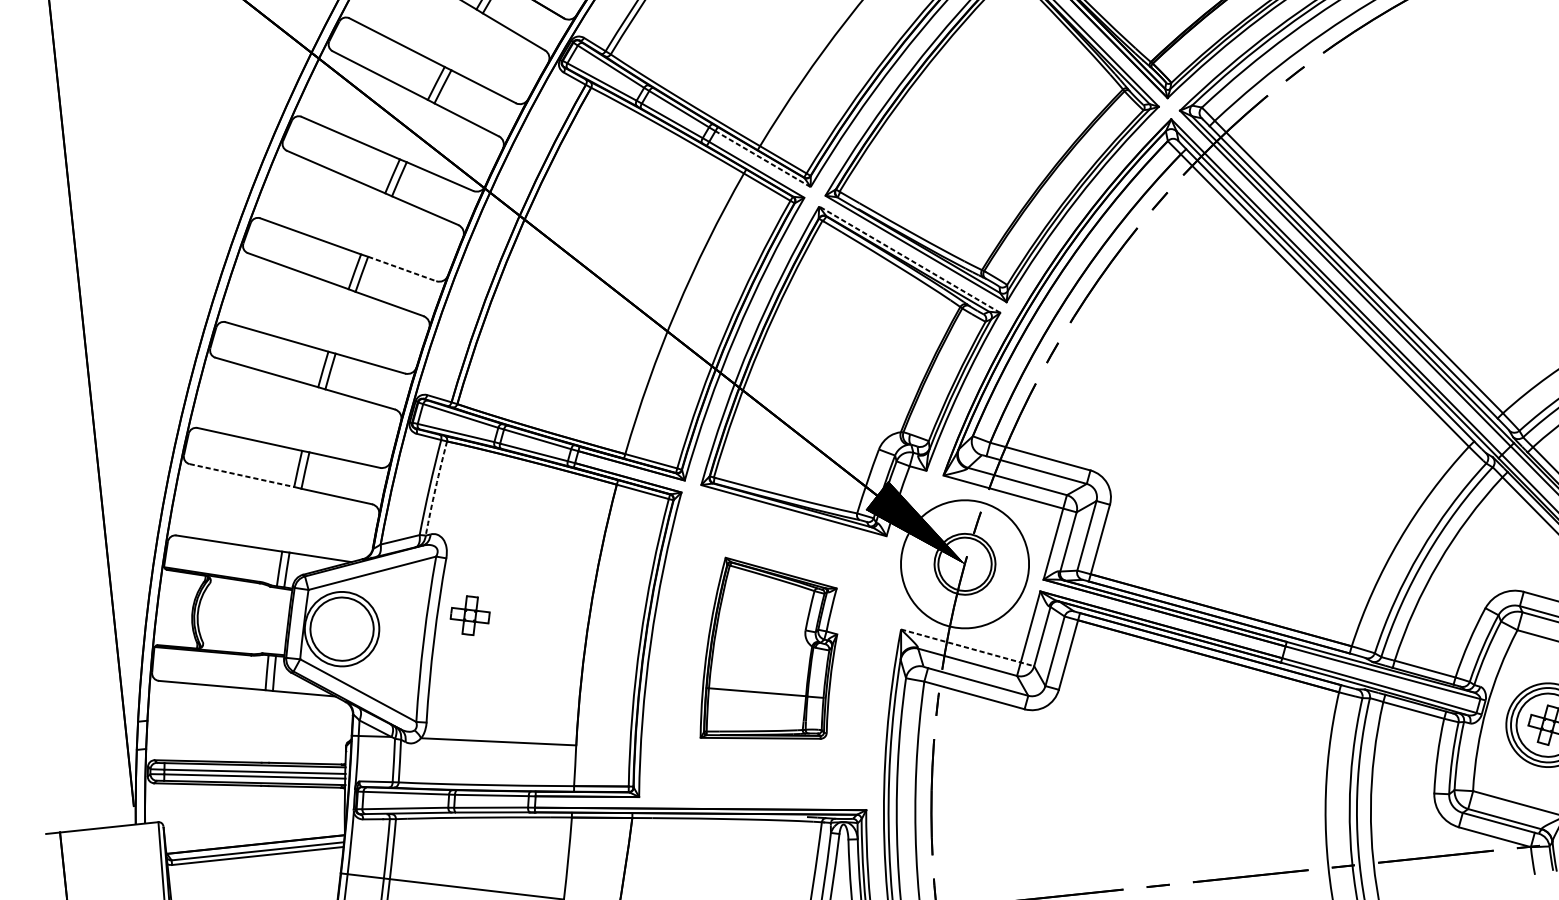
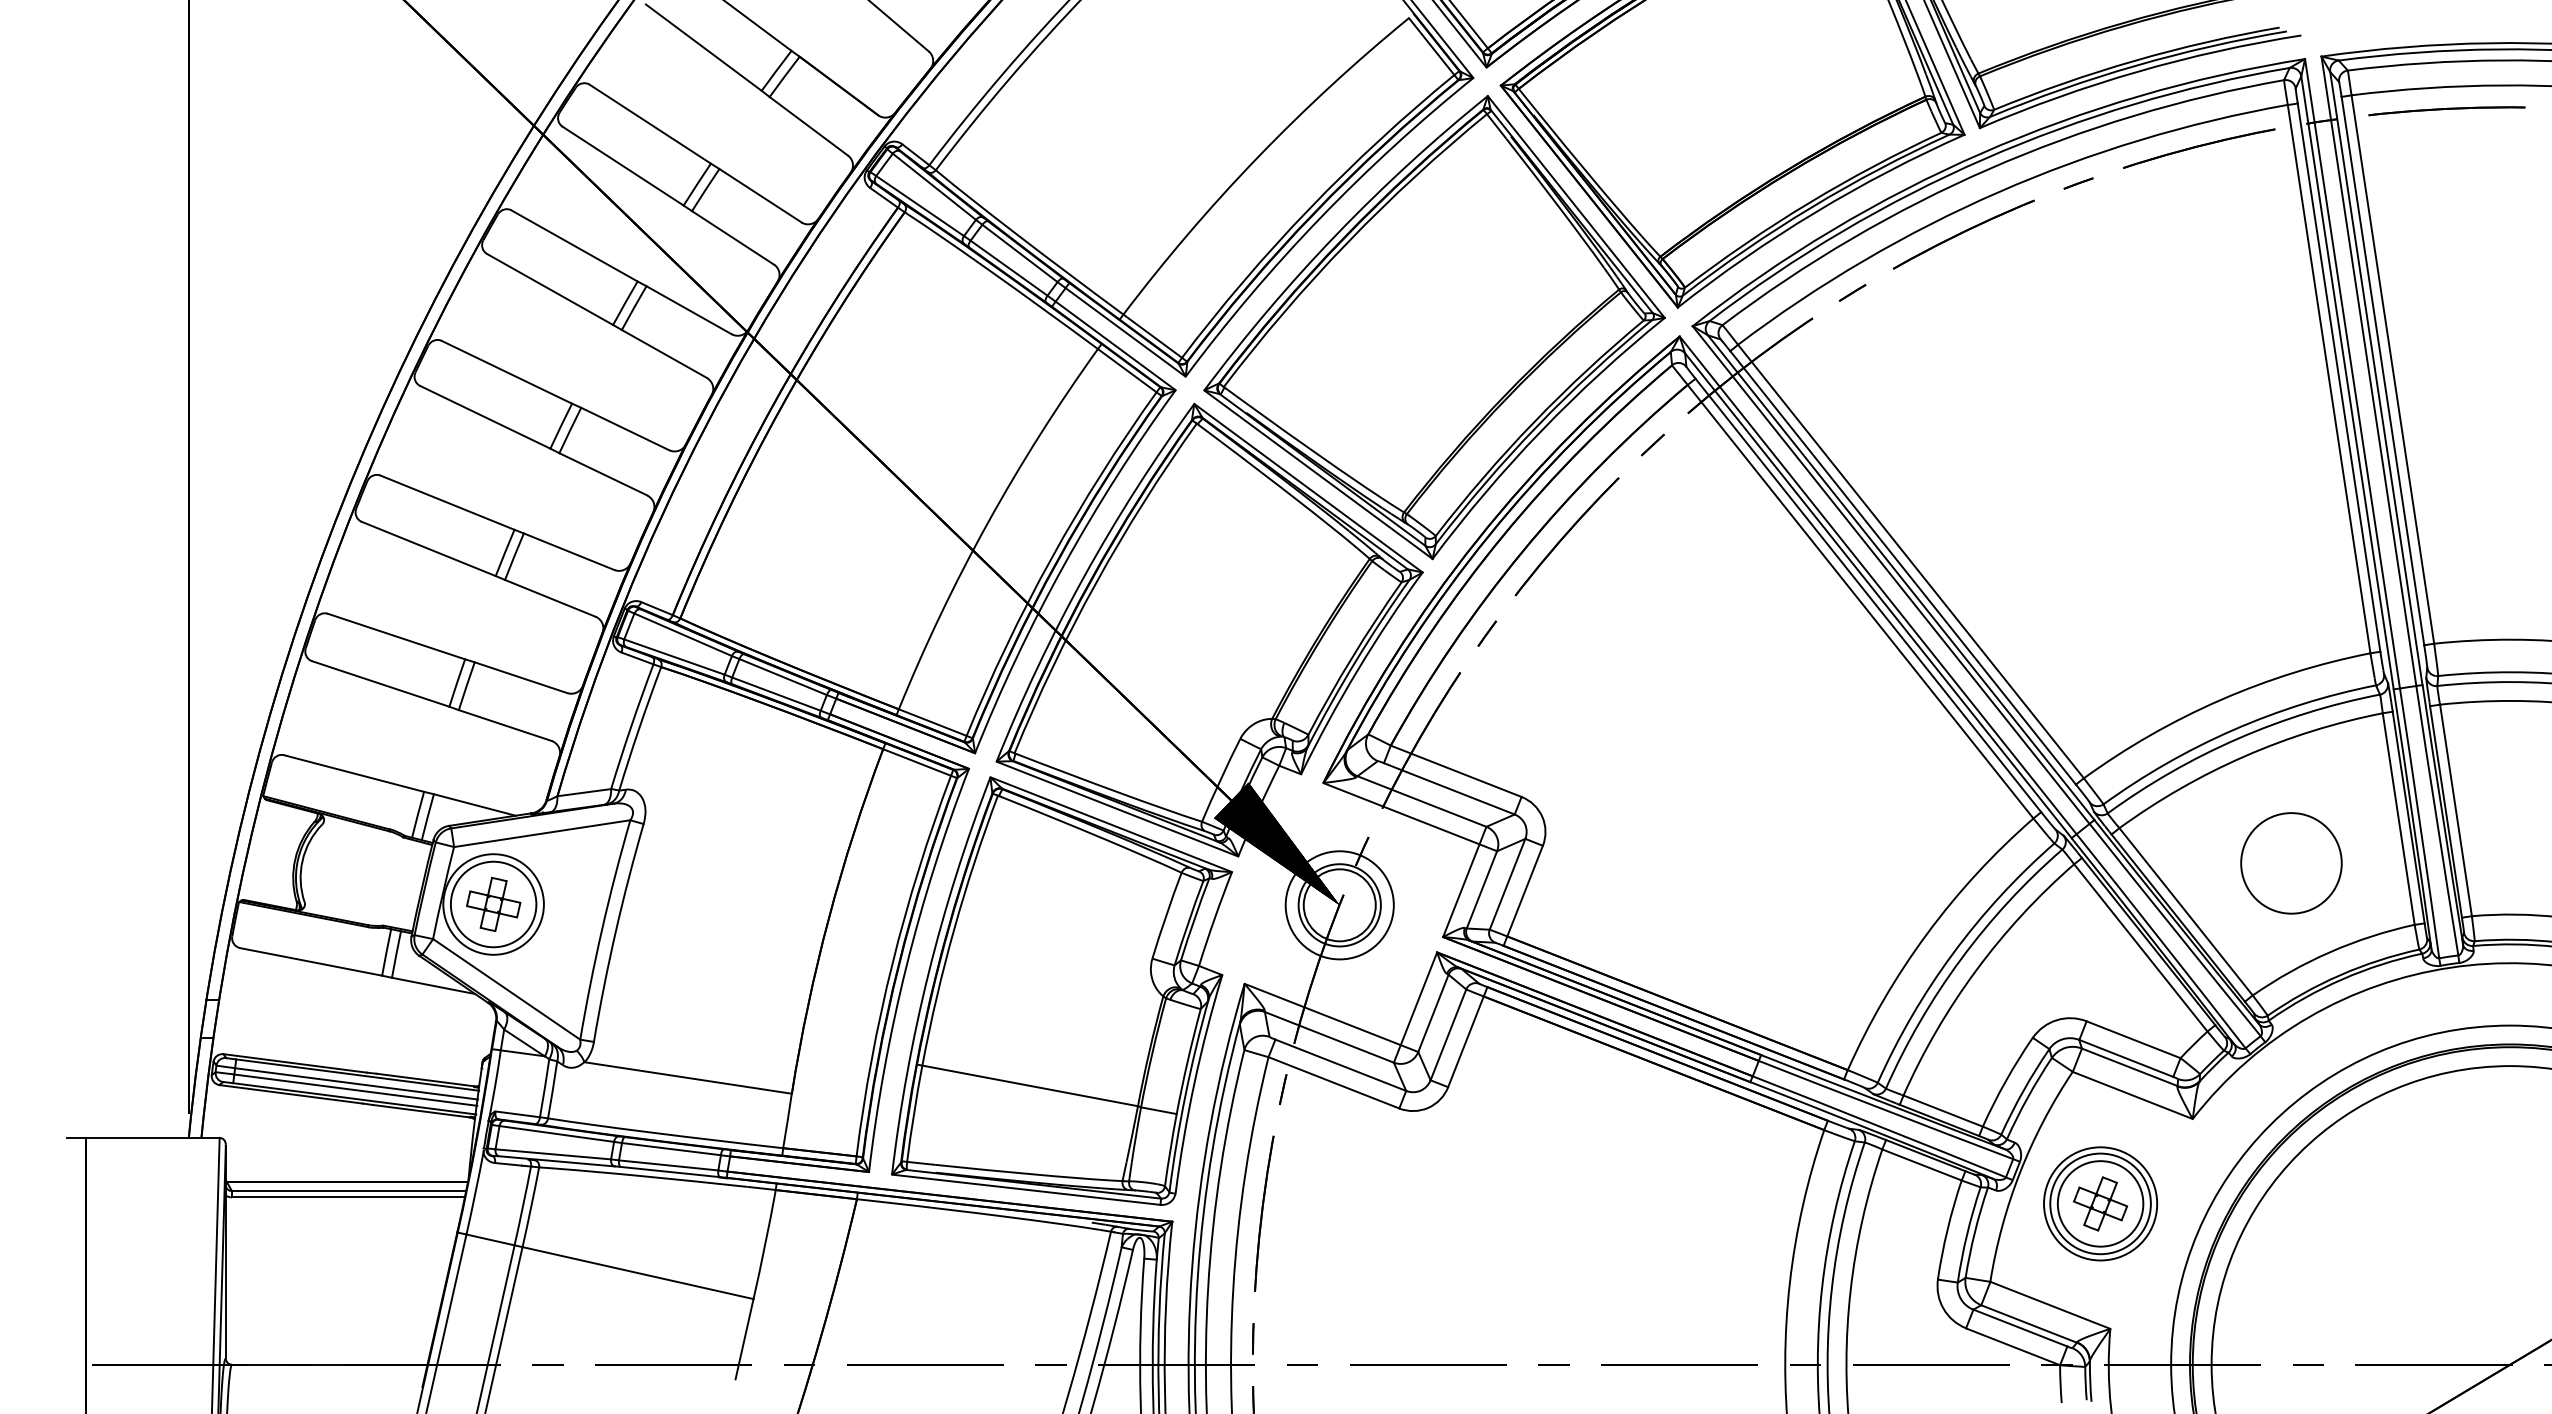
line: (762, 159) -> (1125, 332), dashed -> solid
line: (909, 259) -> (1308, 488), dashed -> solid
line: (402, 269) -> (625, 429), dashed -> solid
line: (242, 475) -> (381, 684), dashed -> solid
arc: (435, 488) -> (639, 728), dashed -> solid
circle: (964, 564) -> (1339, 905), size x0.62
part: (470, 614) -> (493, 903), moved
part: (766, 648) -> (1061, 990), size x1.67
line: (967, 648) -> (1331, 1018), dashed -> solid

